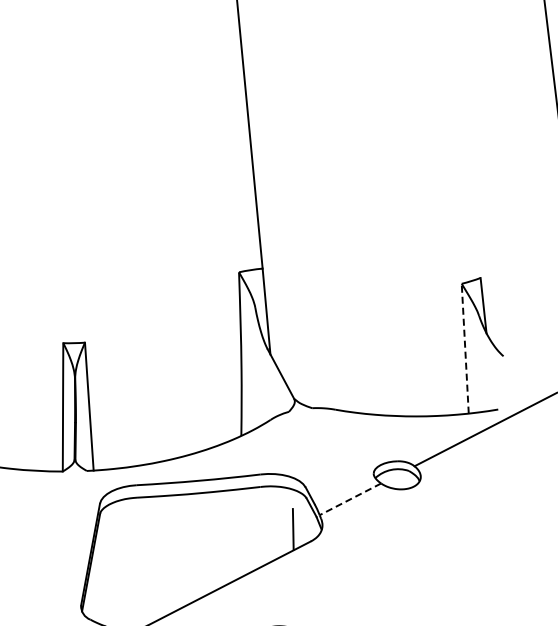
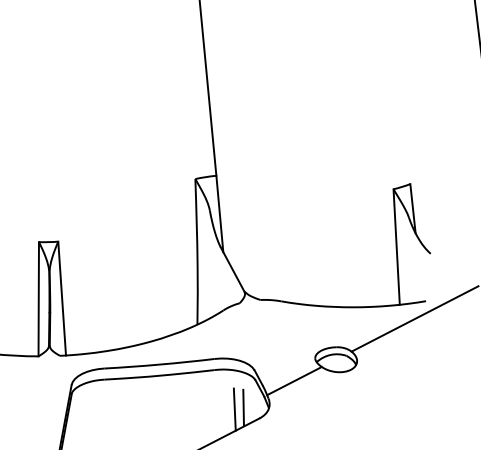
line: (465, 348) -> (396, 246), dashed -> solid
line: (350, 499) -> (294, 381), dashed -> solid
line: (283, 531) -> (234, 409), added

